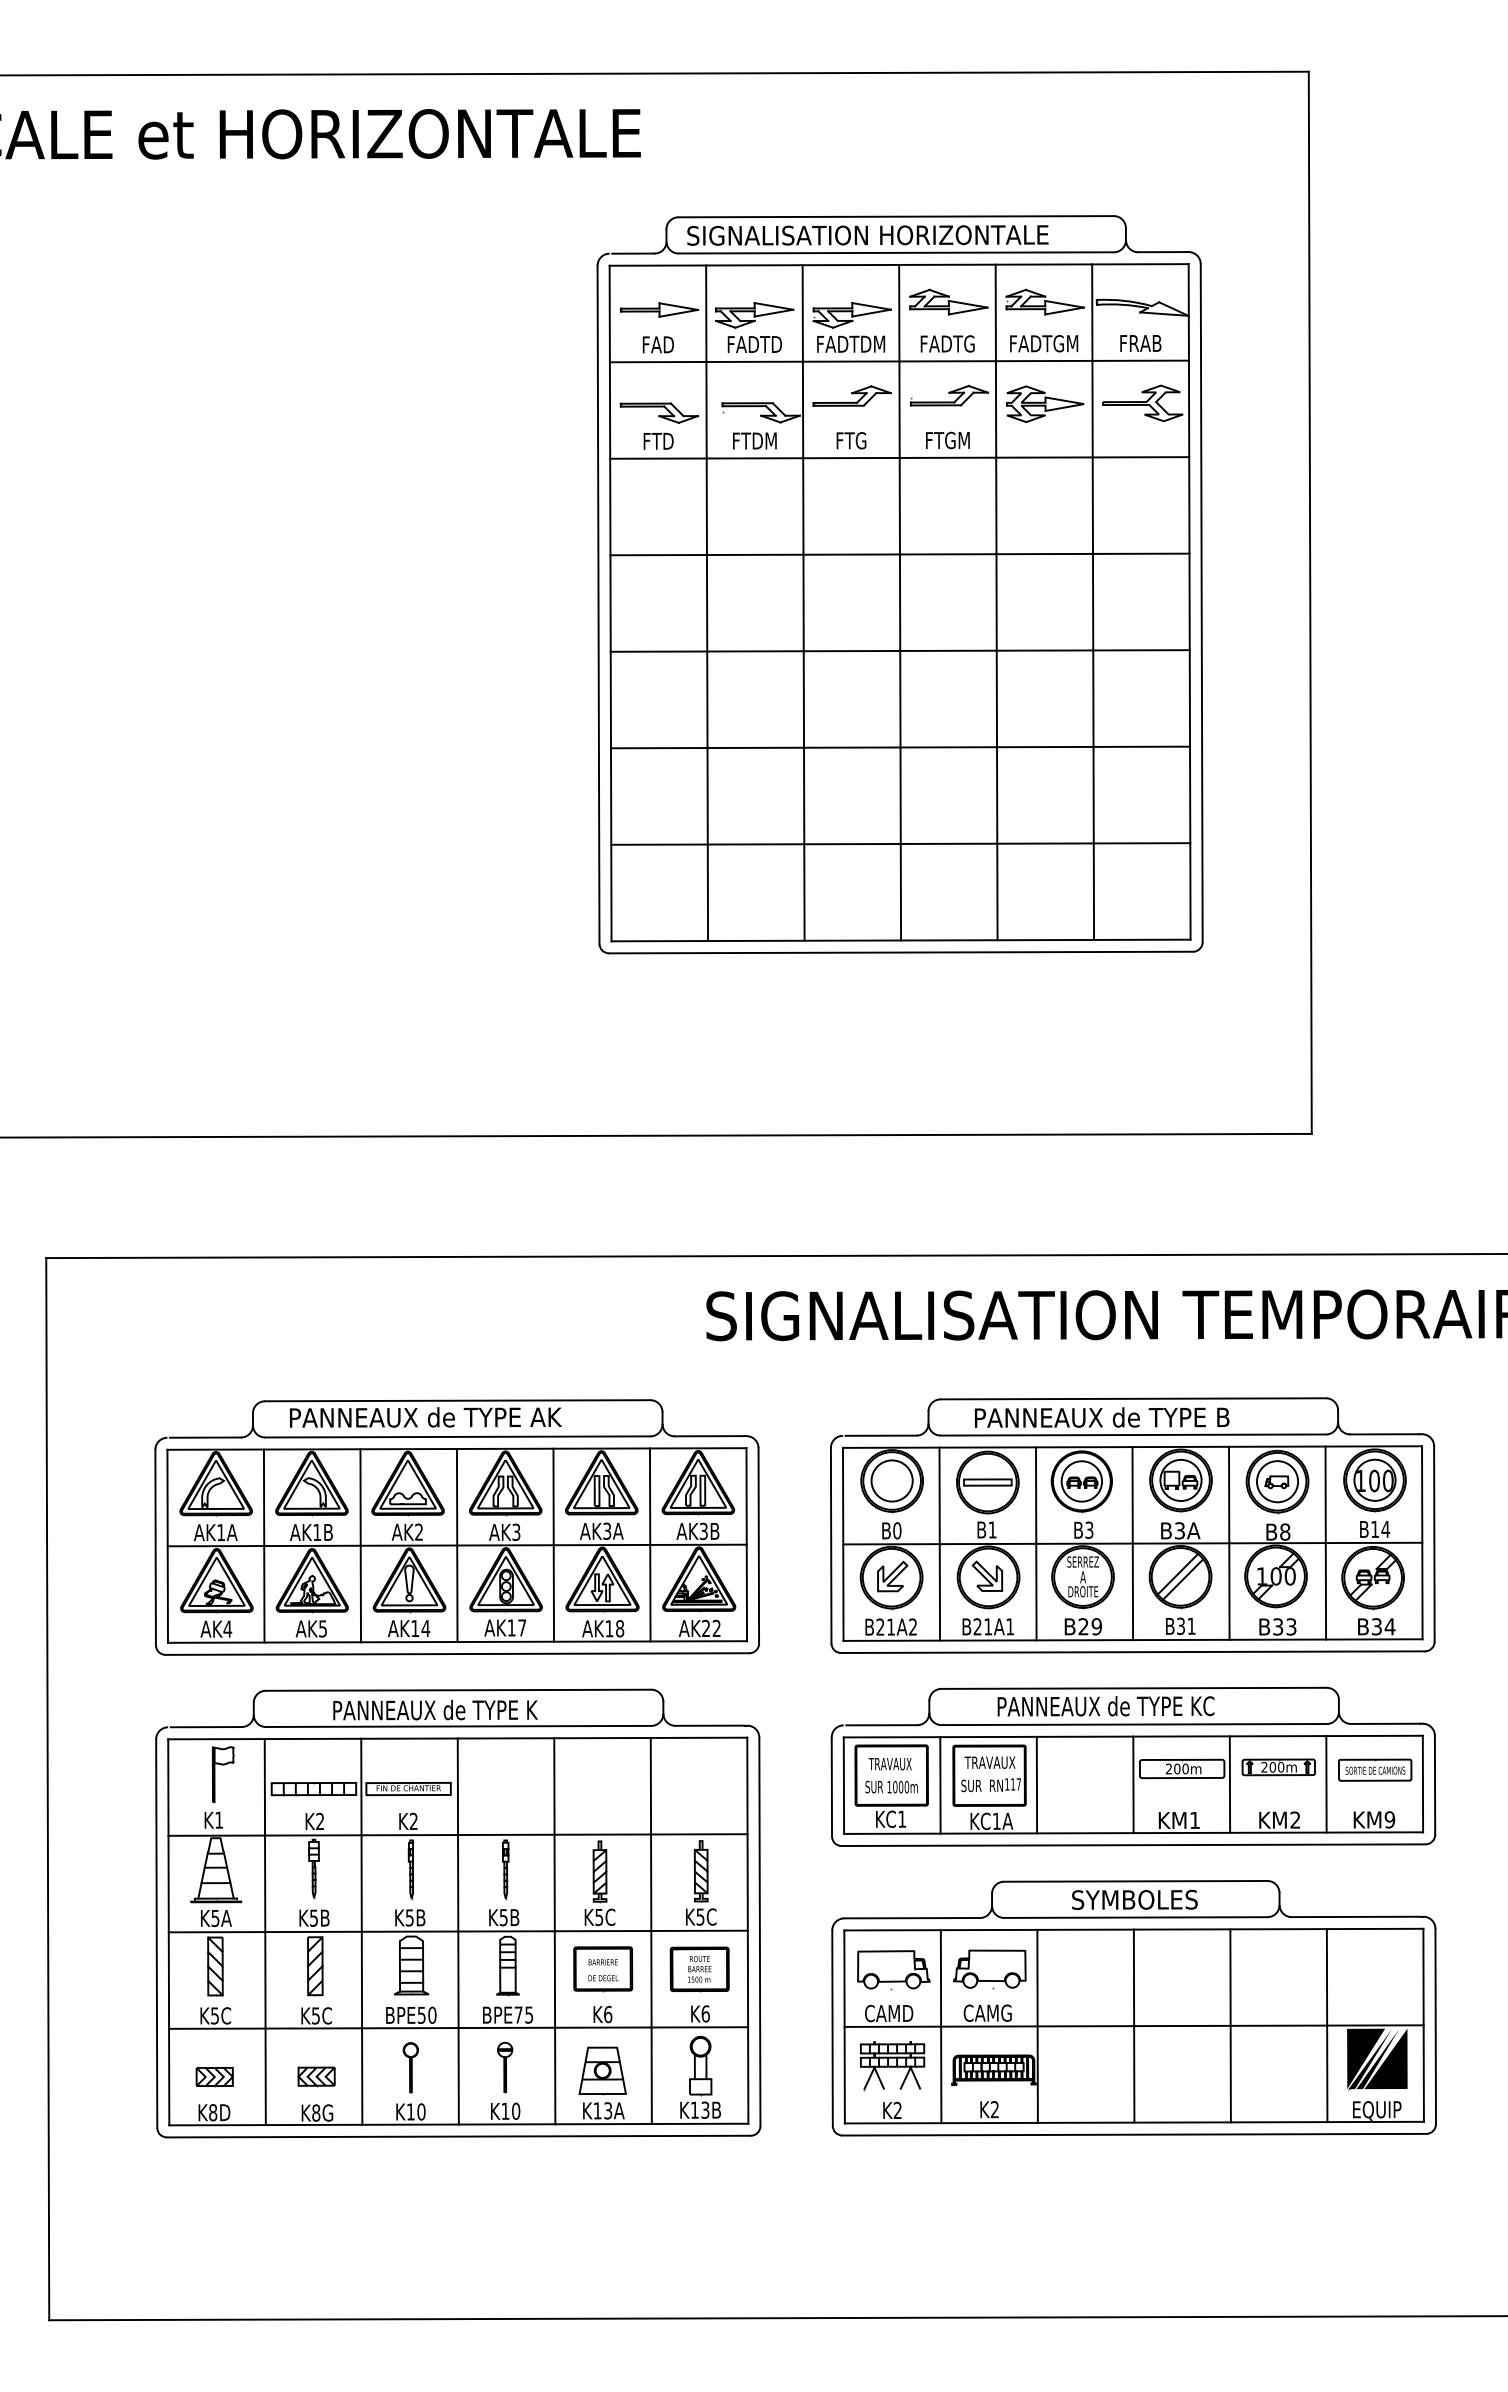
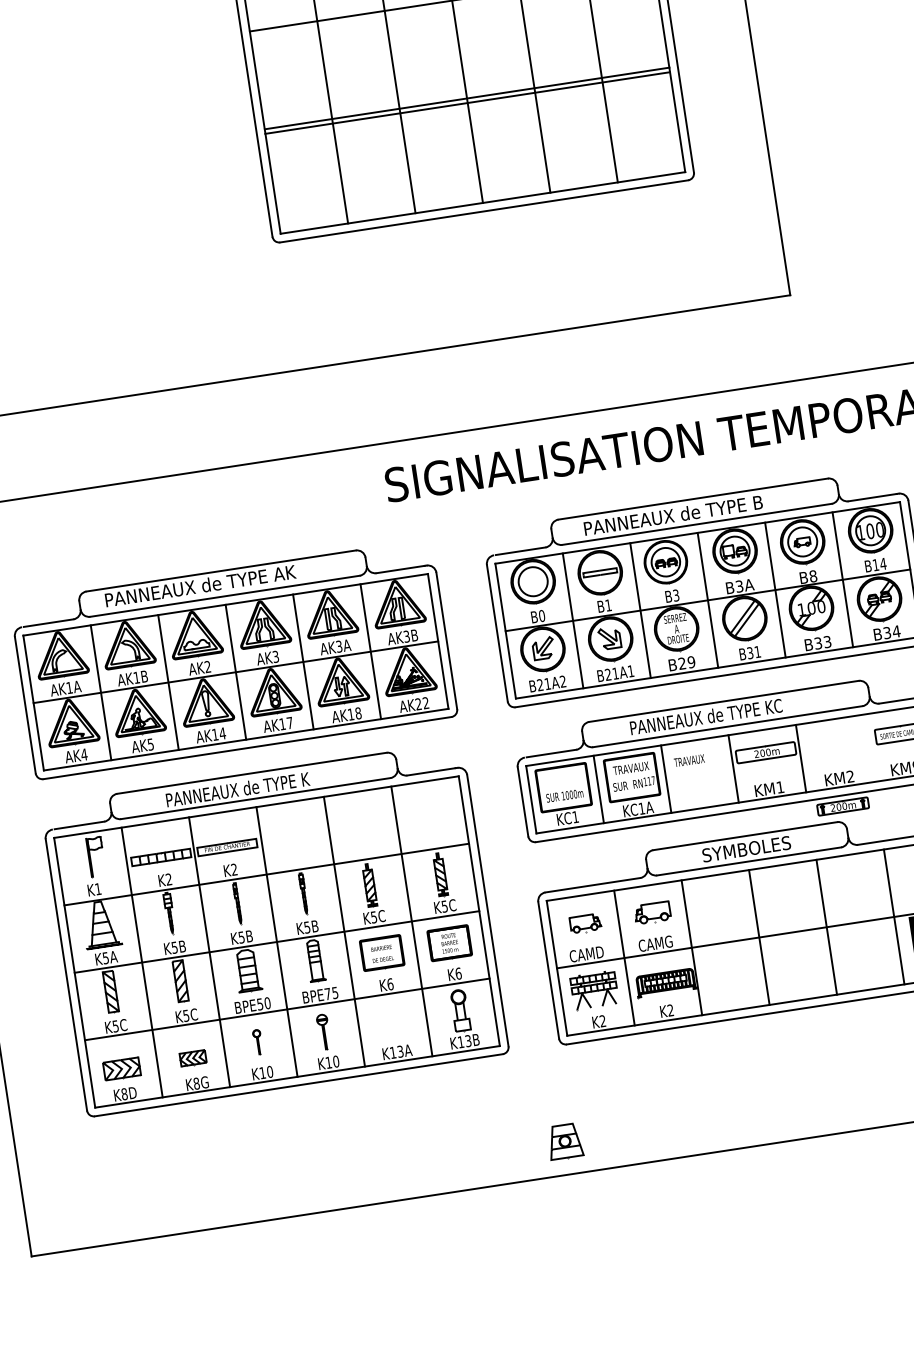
line: (900, 747) -> (467, 103), moved
line: (900, 843) -> (466, 98), moved
text: (889, 1764) -> (688, 761), moved
part: (1278, 1767) -> (842, 806), moved
line: (1326, 1784) -> (868, 748), removed
part: (989, 1969) -> (652, 913), size x0.7
part: (893, 1970) -> (585, 923), size x0.6
part: (410, 2067) -> (257, 1042), size x0.7
part: (602, 2070) -> (564, 1141), moved
part: (214, 2077) -> (121, 1069), size x1.4

